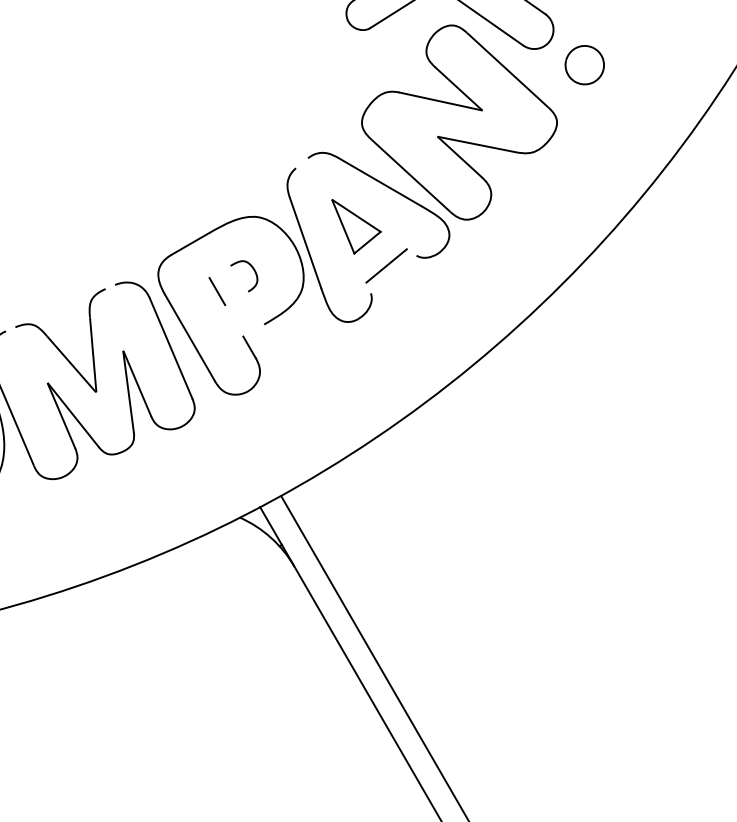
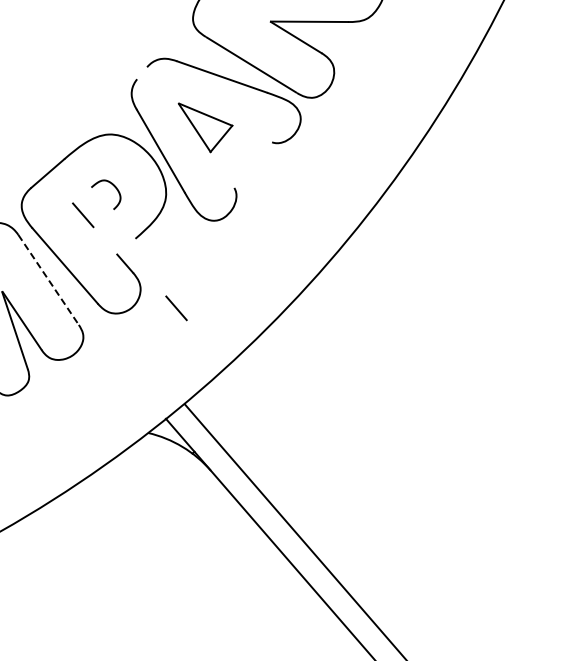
line: (386, 265) -> (244, 157), removed
line: (171, 348) -> (48, 279), solid -> dashed
line: (291, 400) -> (176, 308), added

